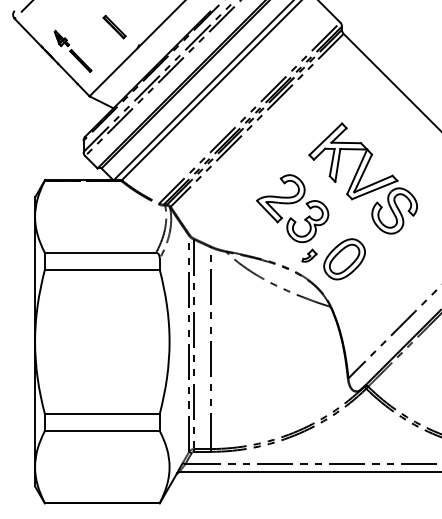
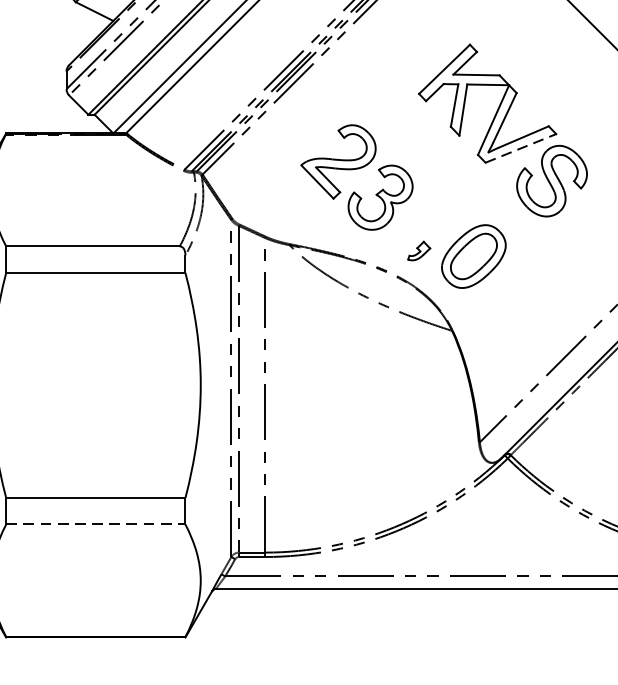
line: (375, 189) -> (522, 147), solid -> dashed
part: (292, 208) -> (356, 177), moved
line: (102, 431) -> (96, 525), solid -> dashed

